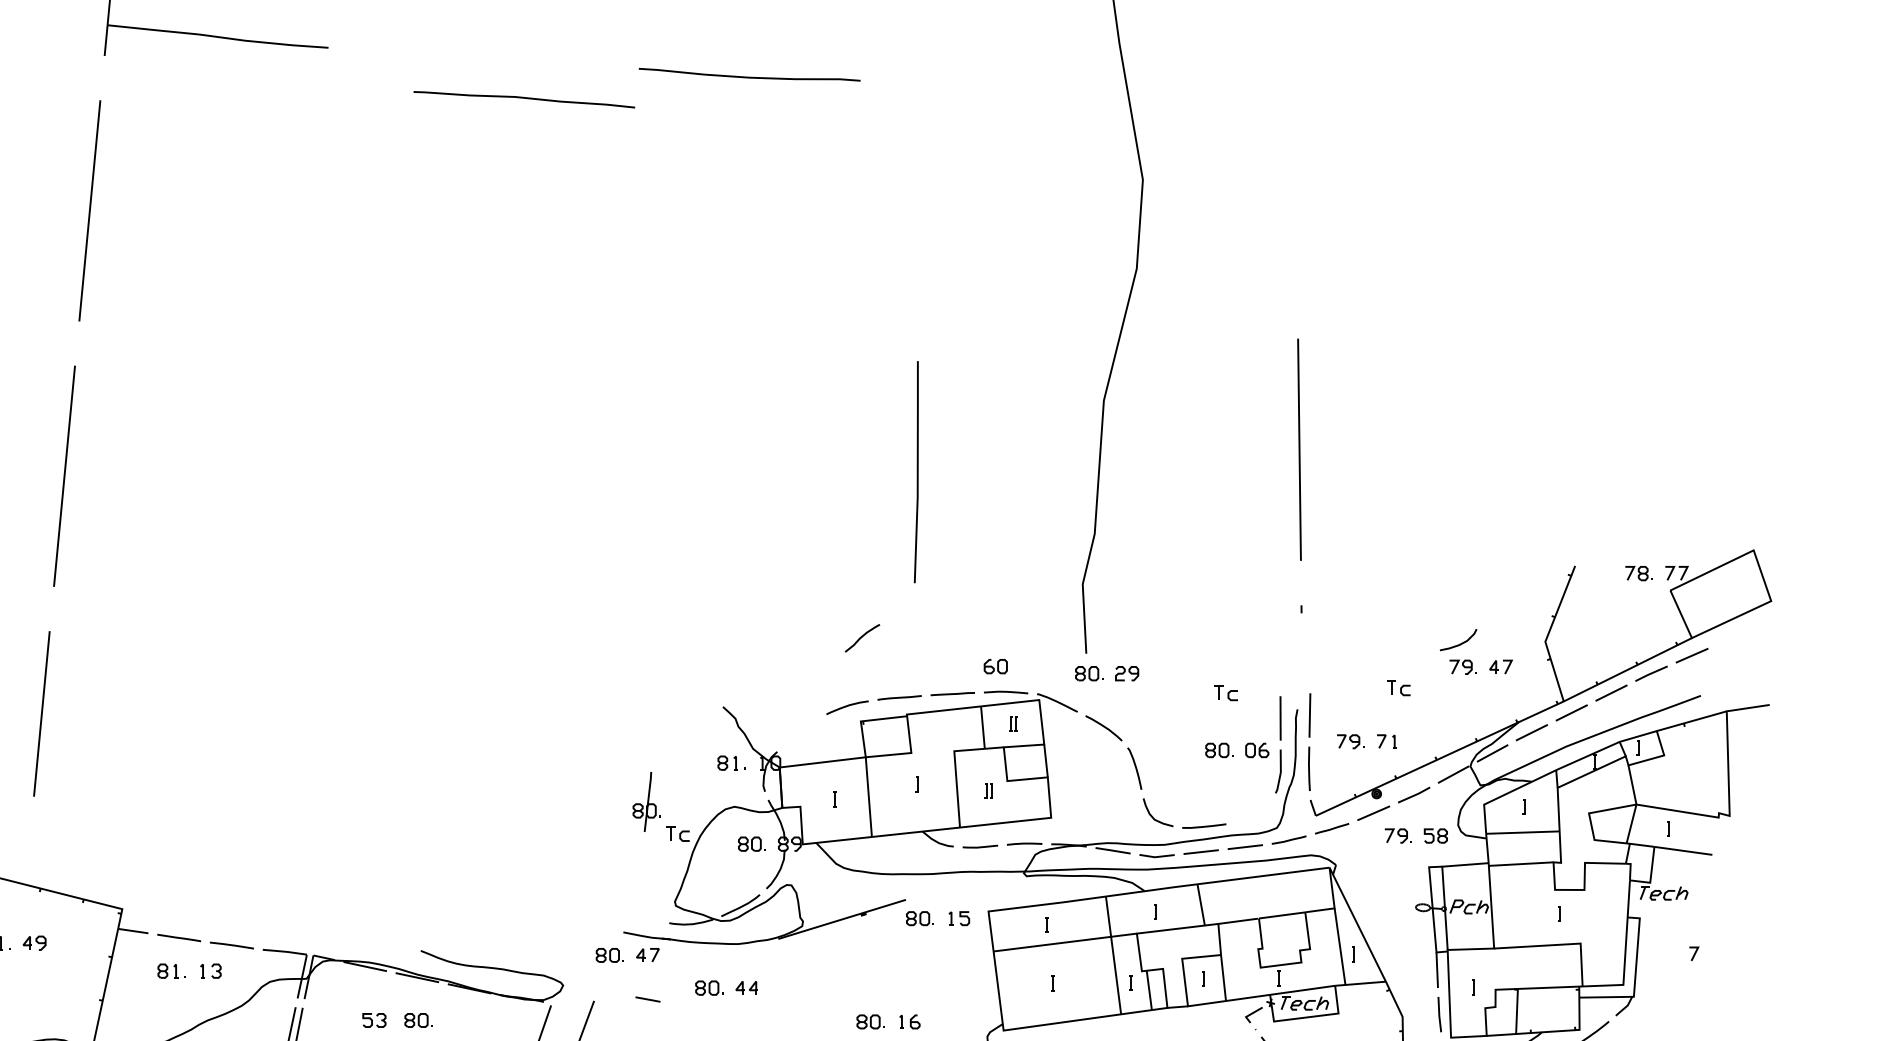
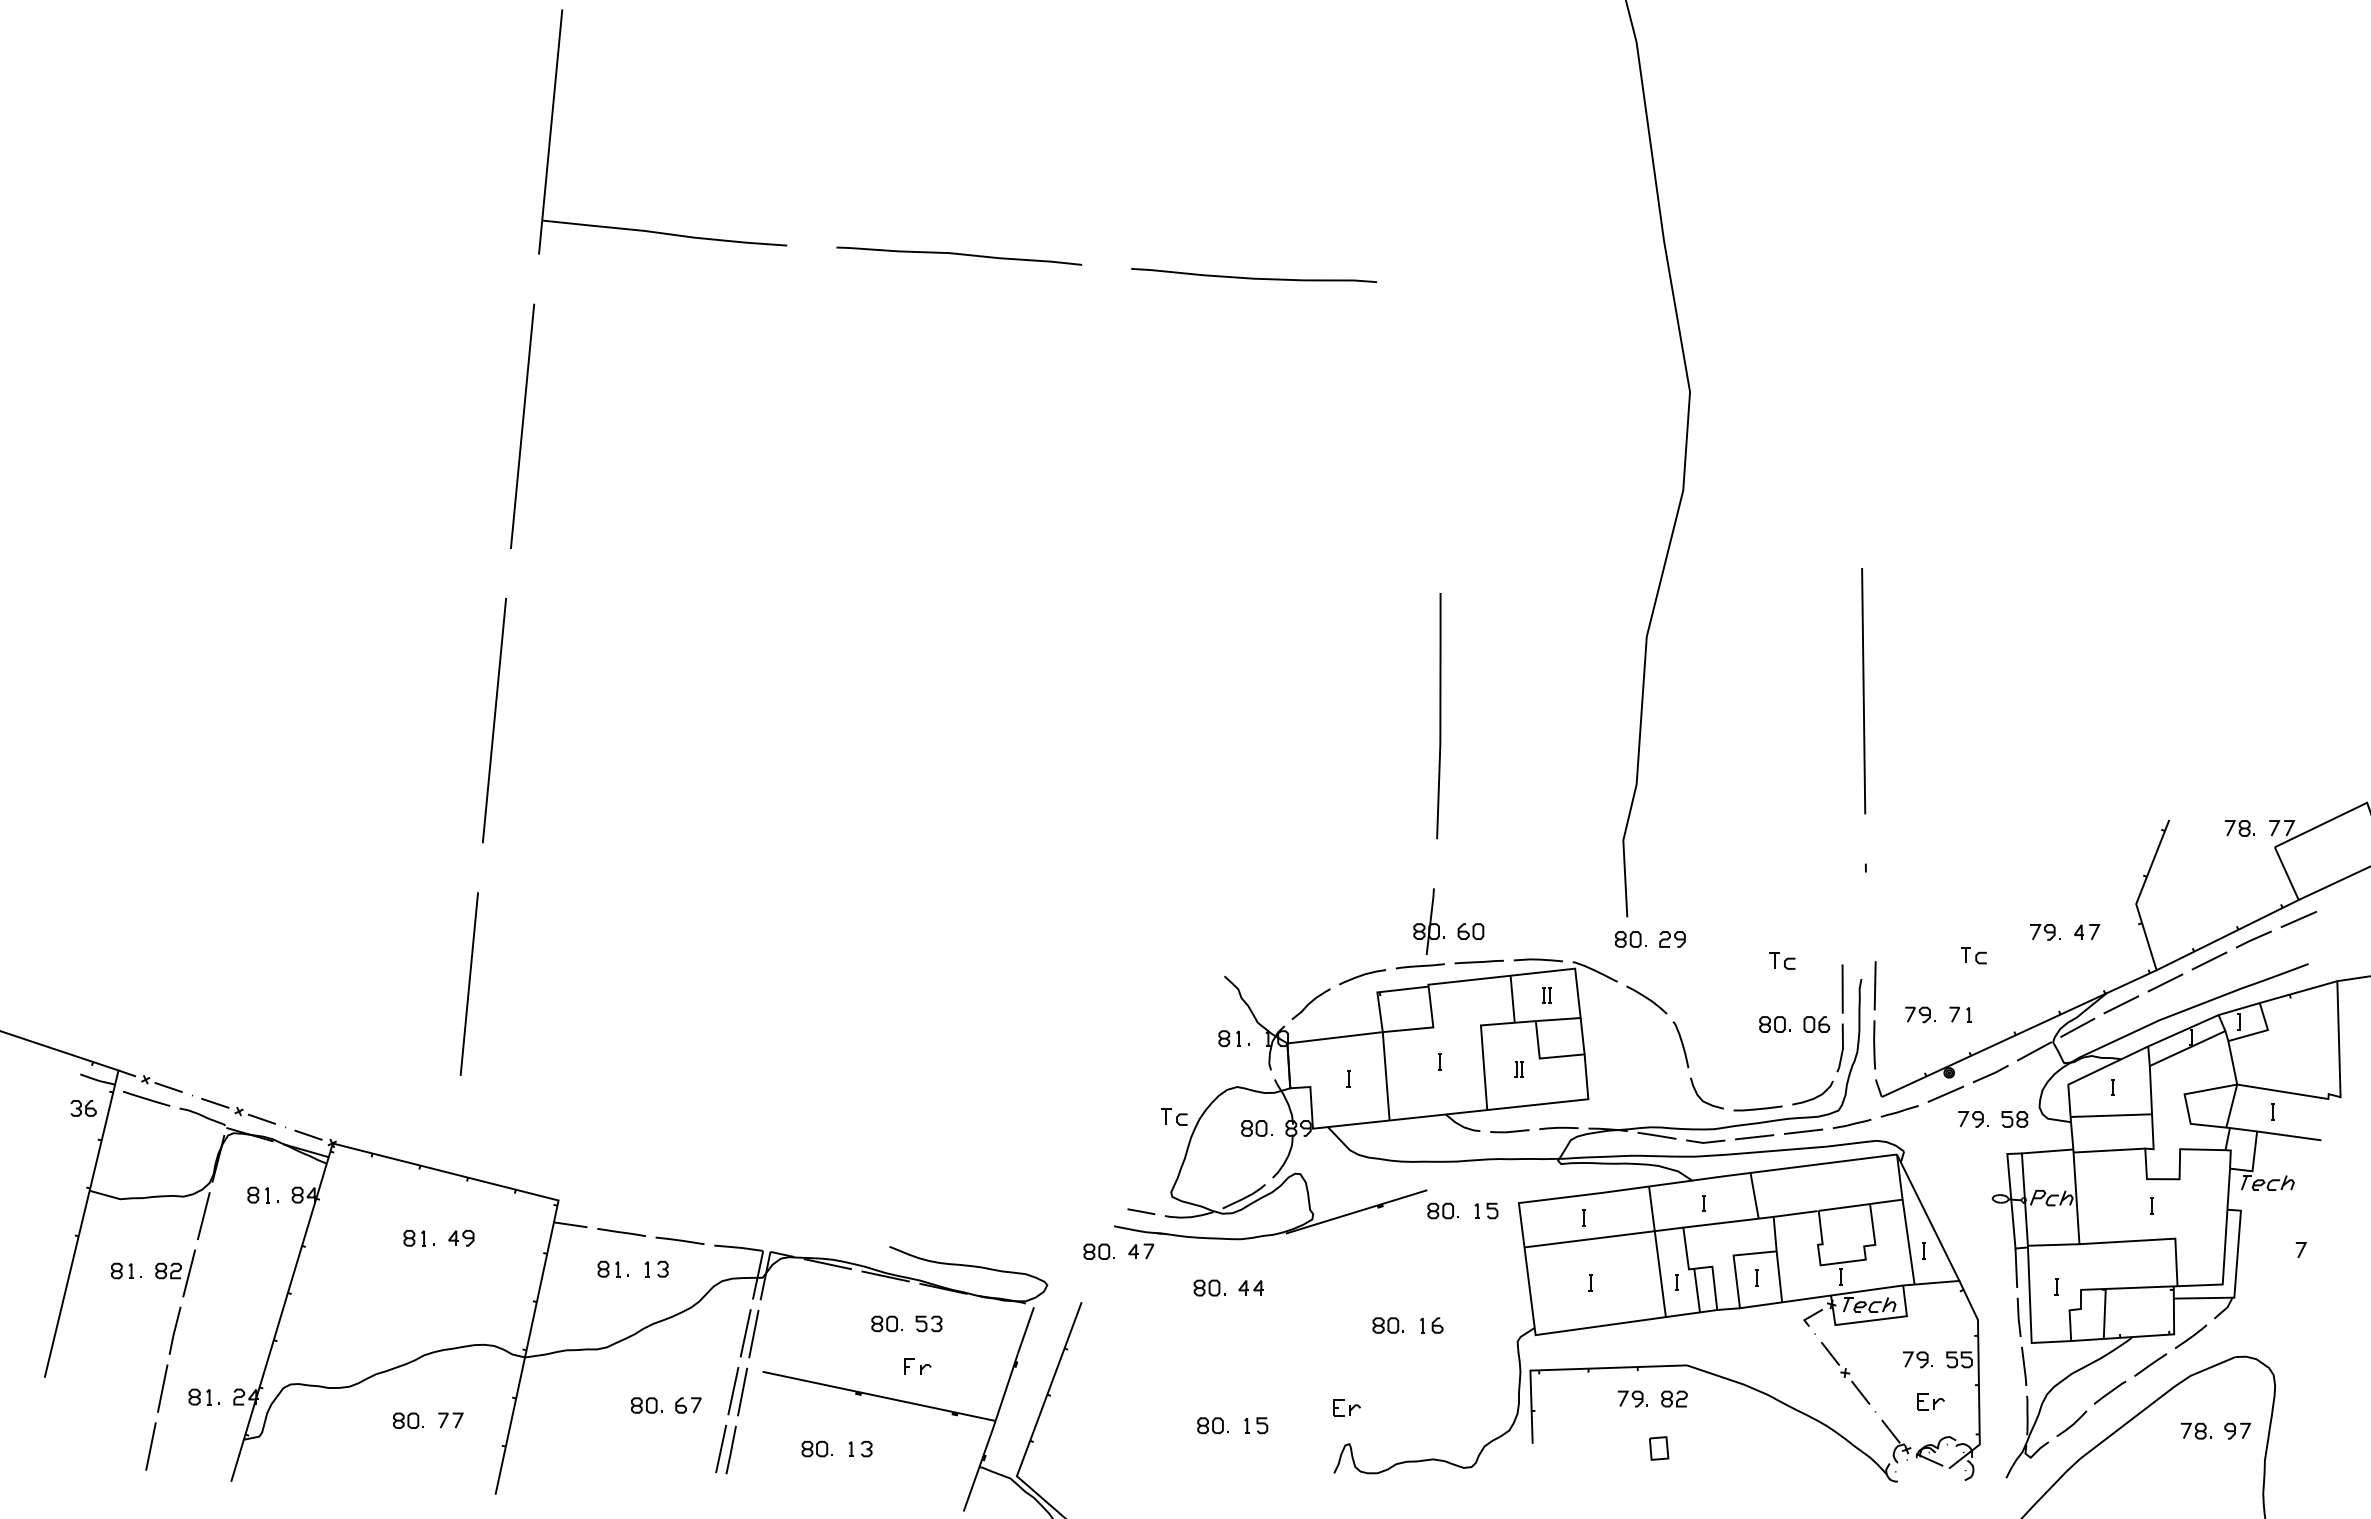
curve: (524, 98) -> (959, 254), moved
curve: (861, 637) -> (1310, 1003), moved
curve: (1460, 643) -> (1815, 1096), moved
part: (995, 666) -> (1470, 931), moved
part: (646, 801) -> (1428, 921), moved
line: (648, 999) -> (1141, 1211), moved
part: (373, 1020) -> (928, 1323), moved

